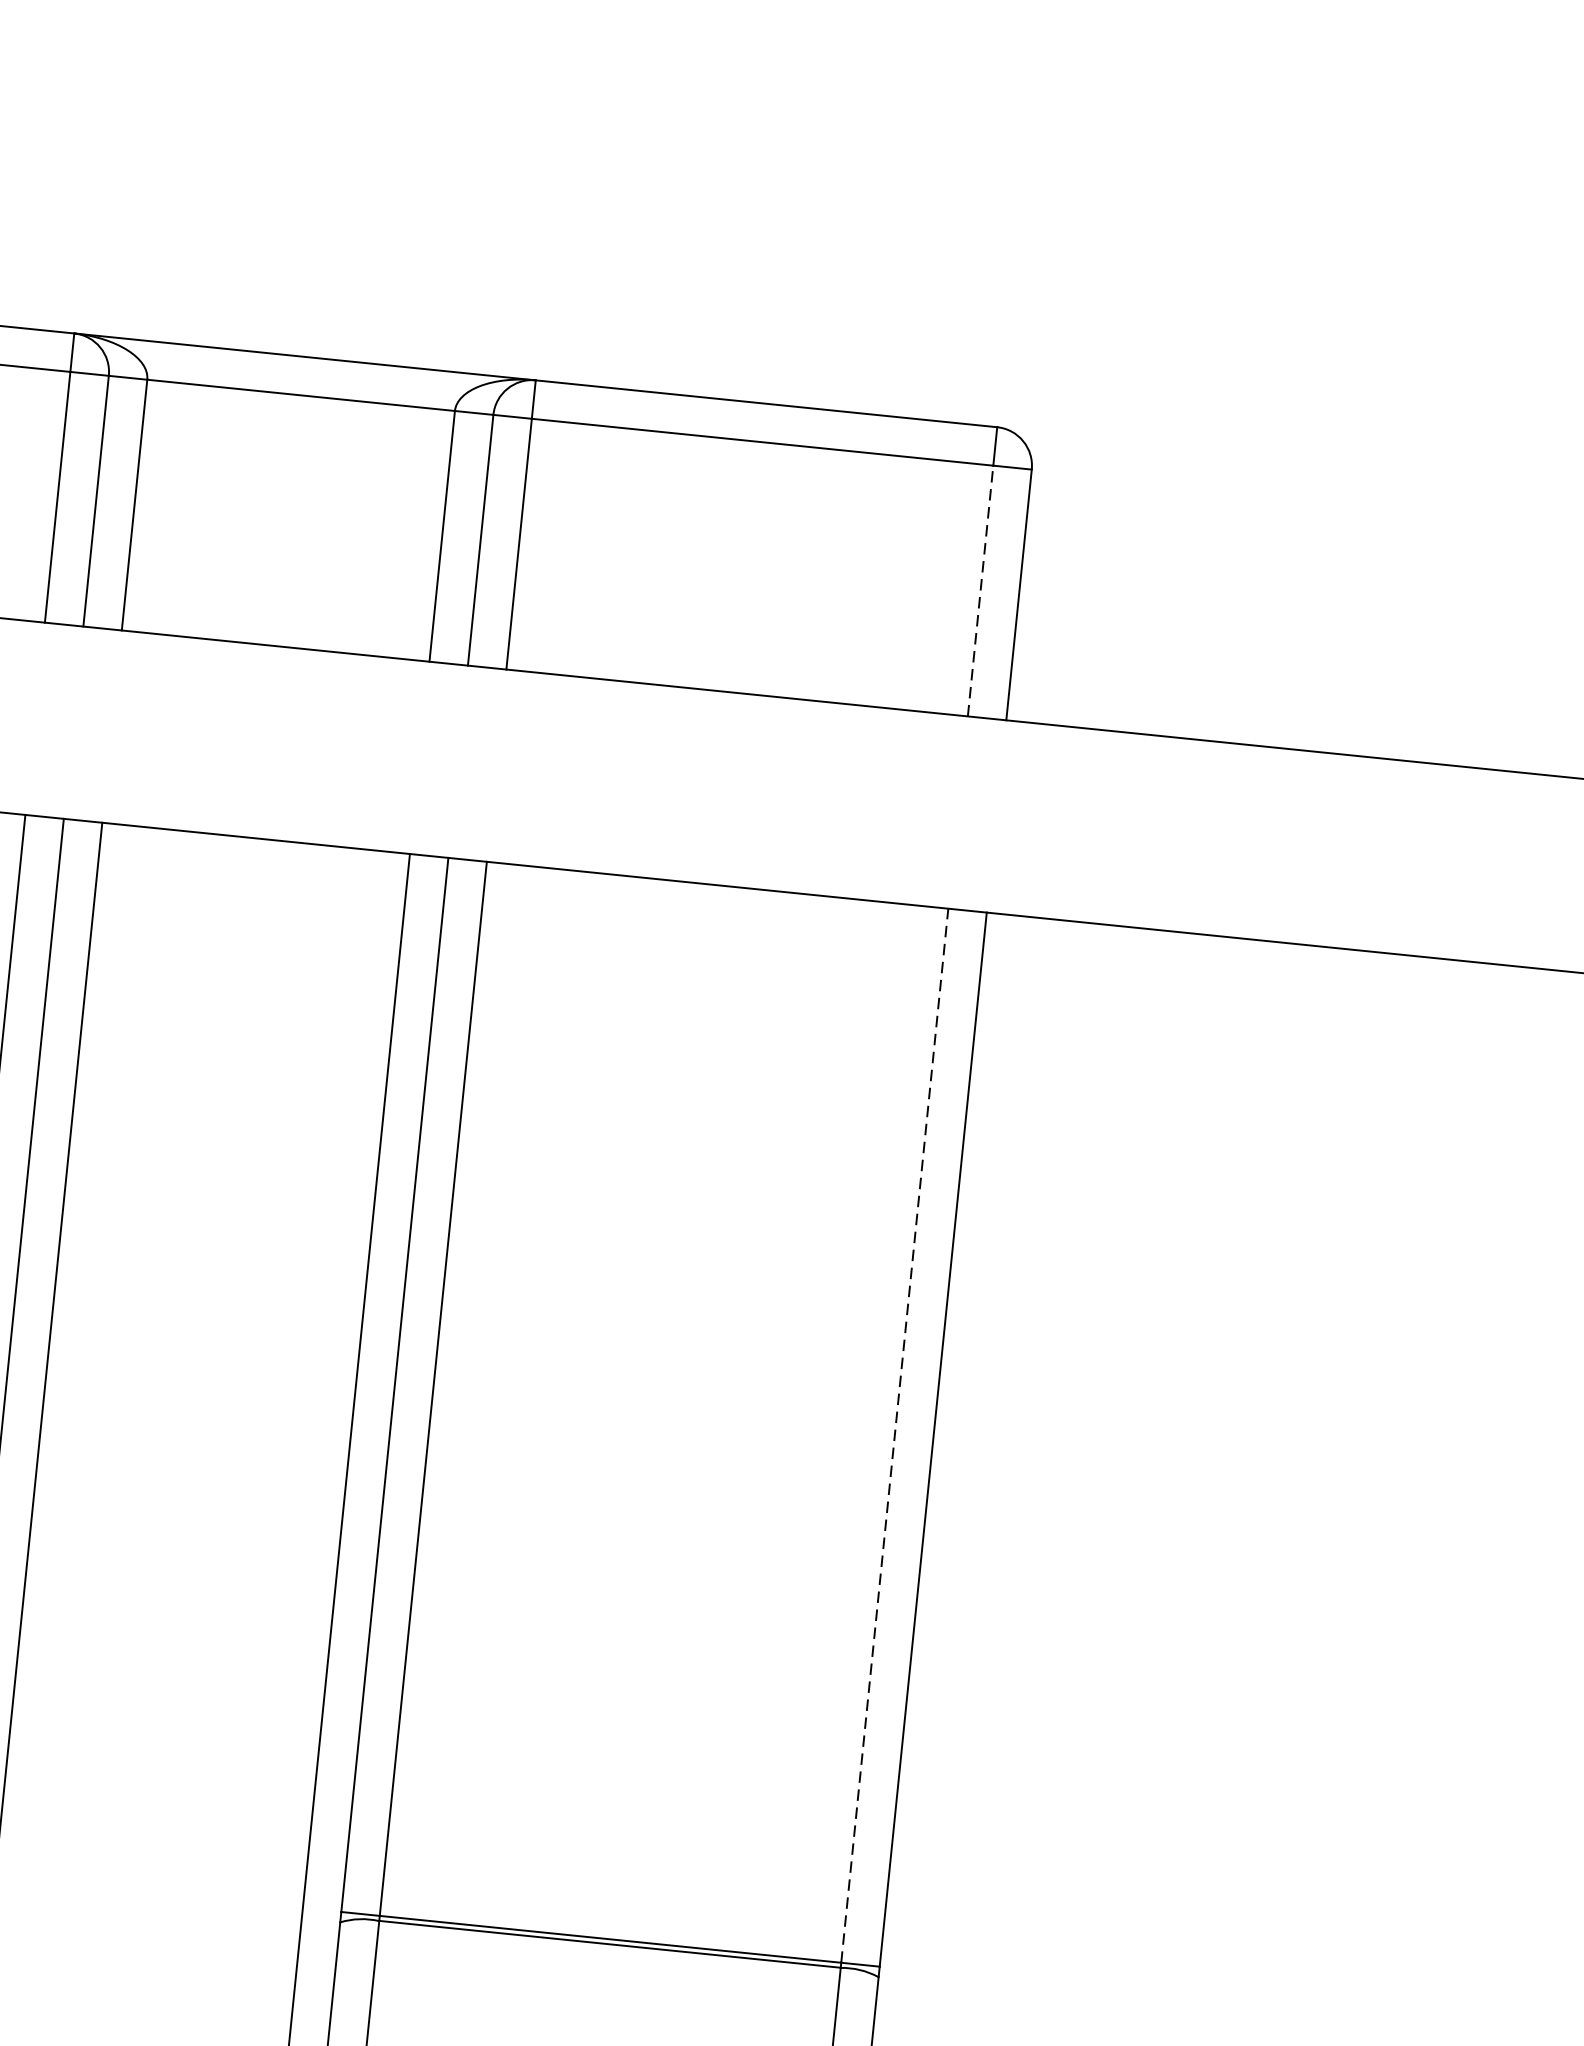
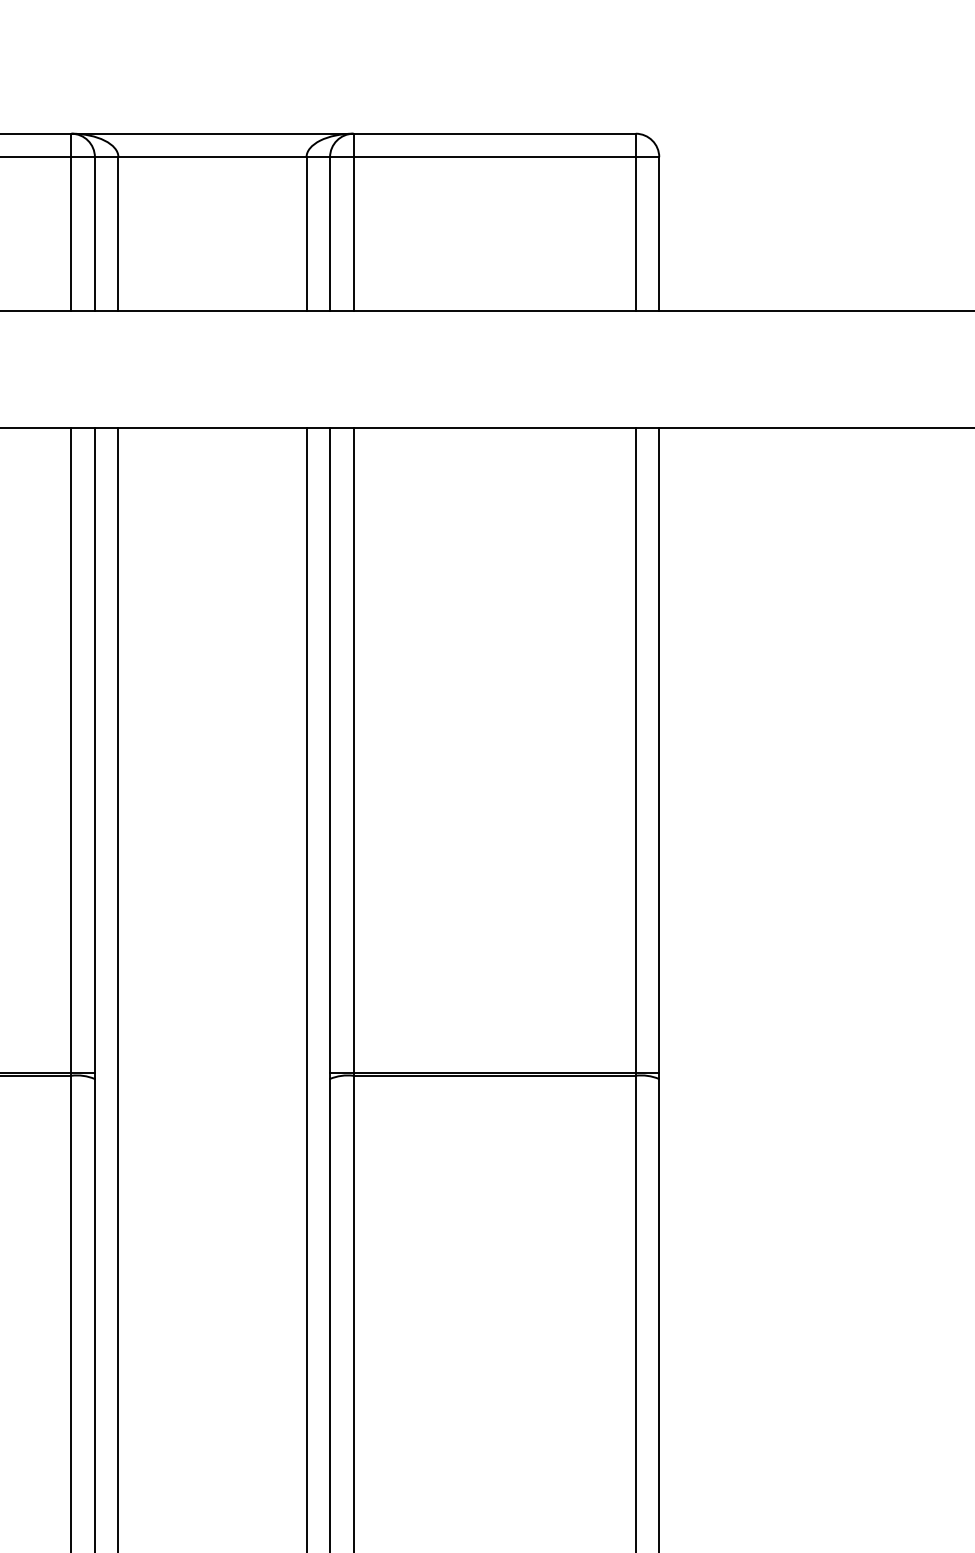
line: (980, 590) -> (635, 233), dashed -> solid
line: (894, 1434) -> (635, 749), dashed -> solid

